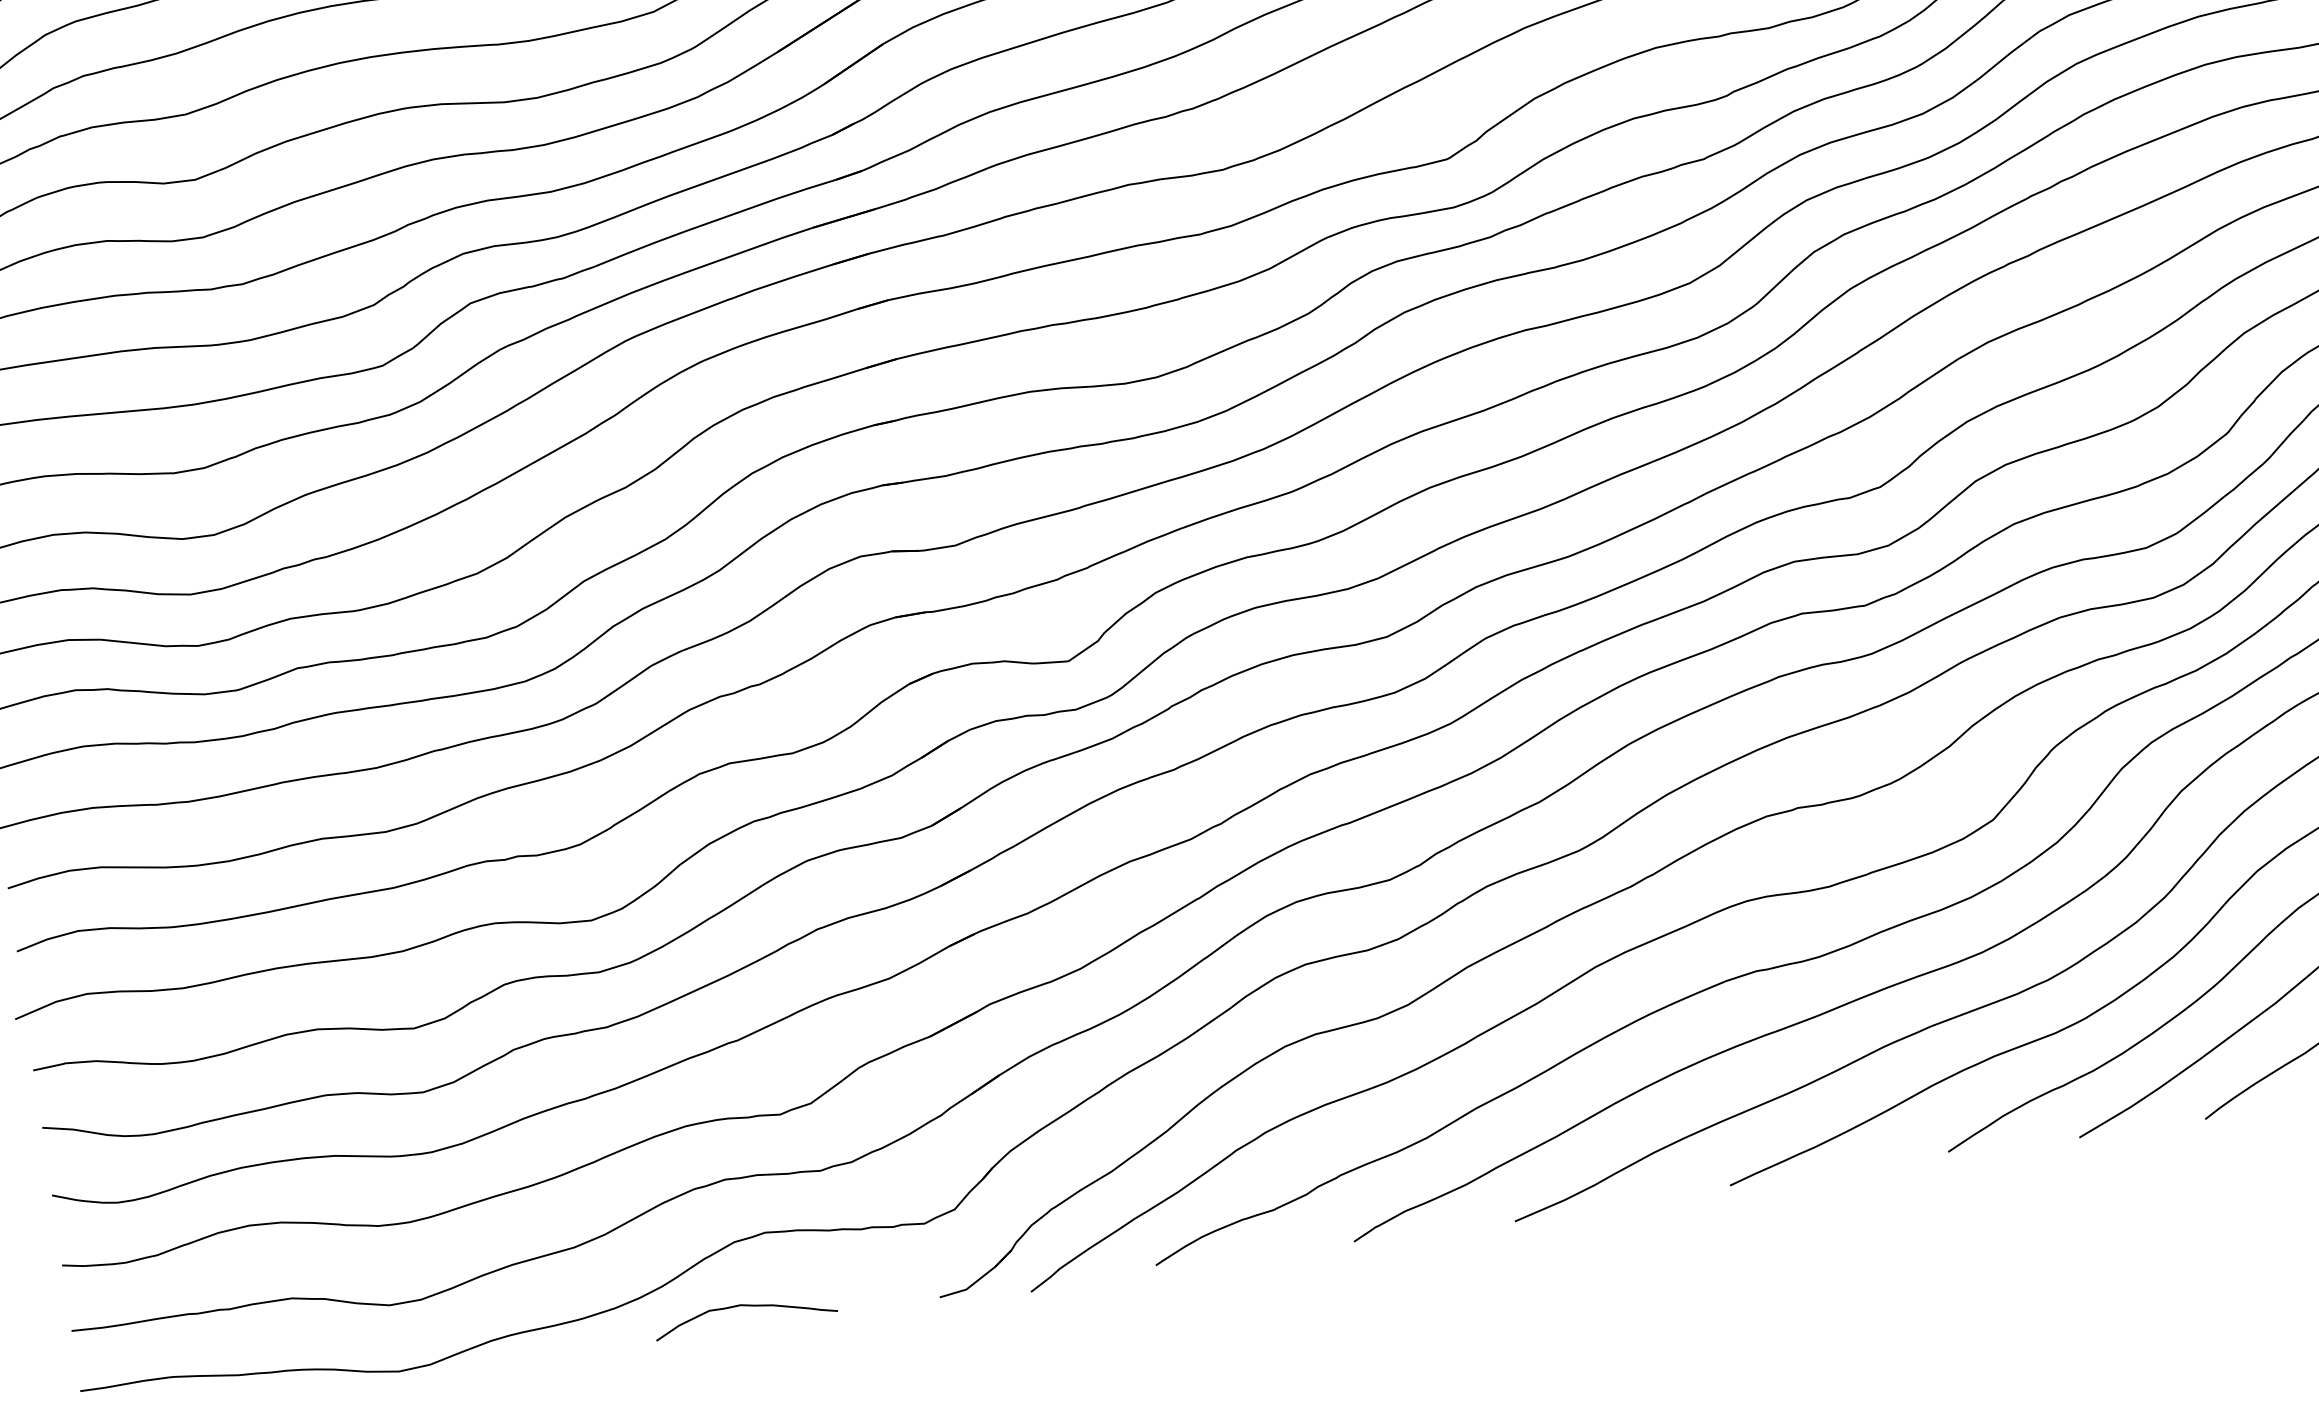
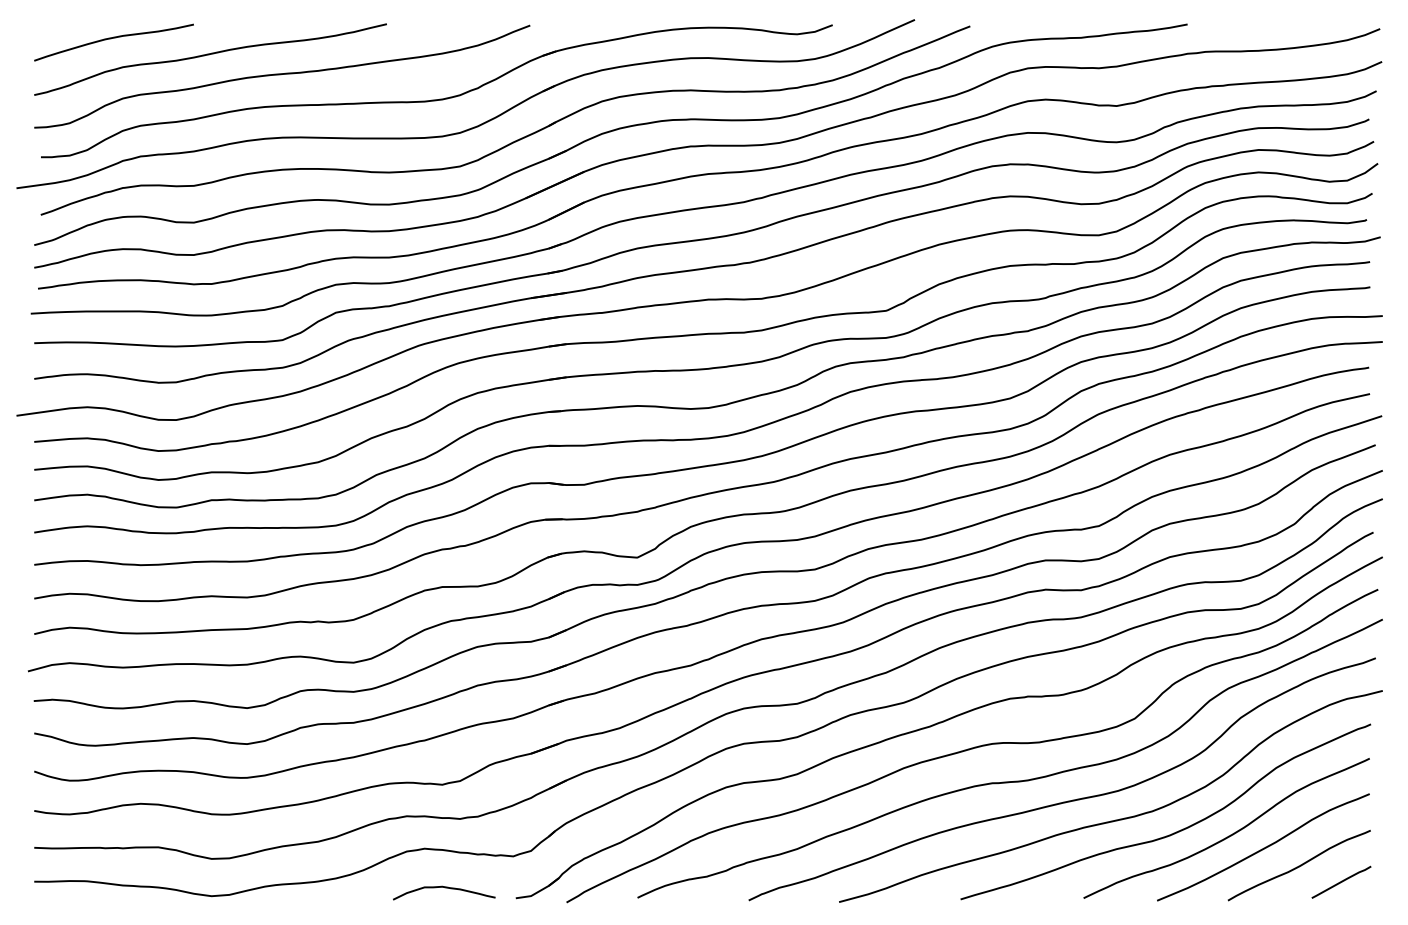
curve: (746, 1307) -> (445, 888), moved

